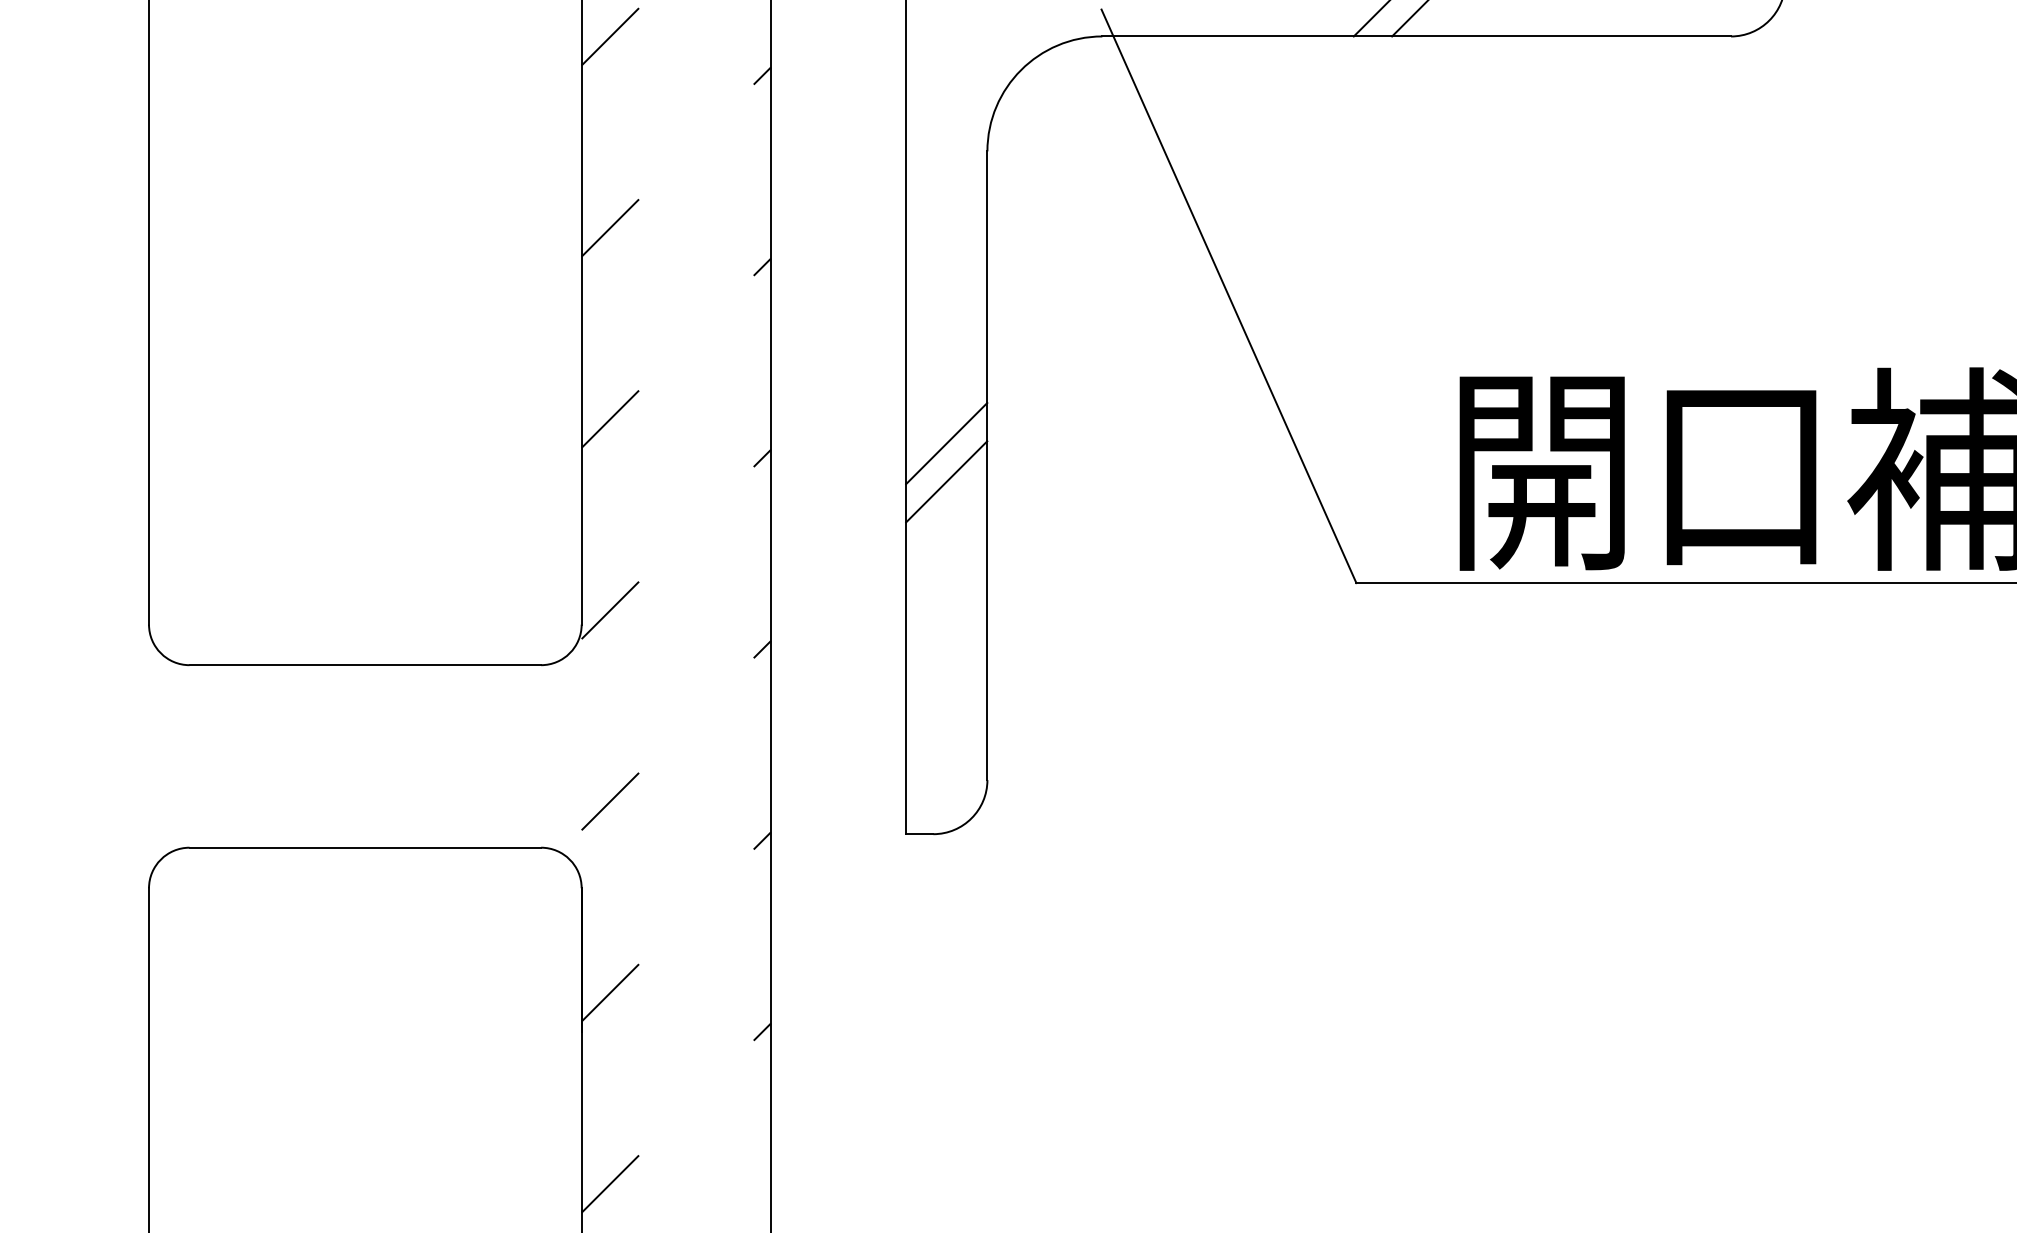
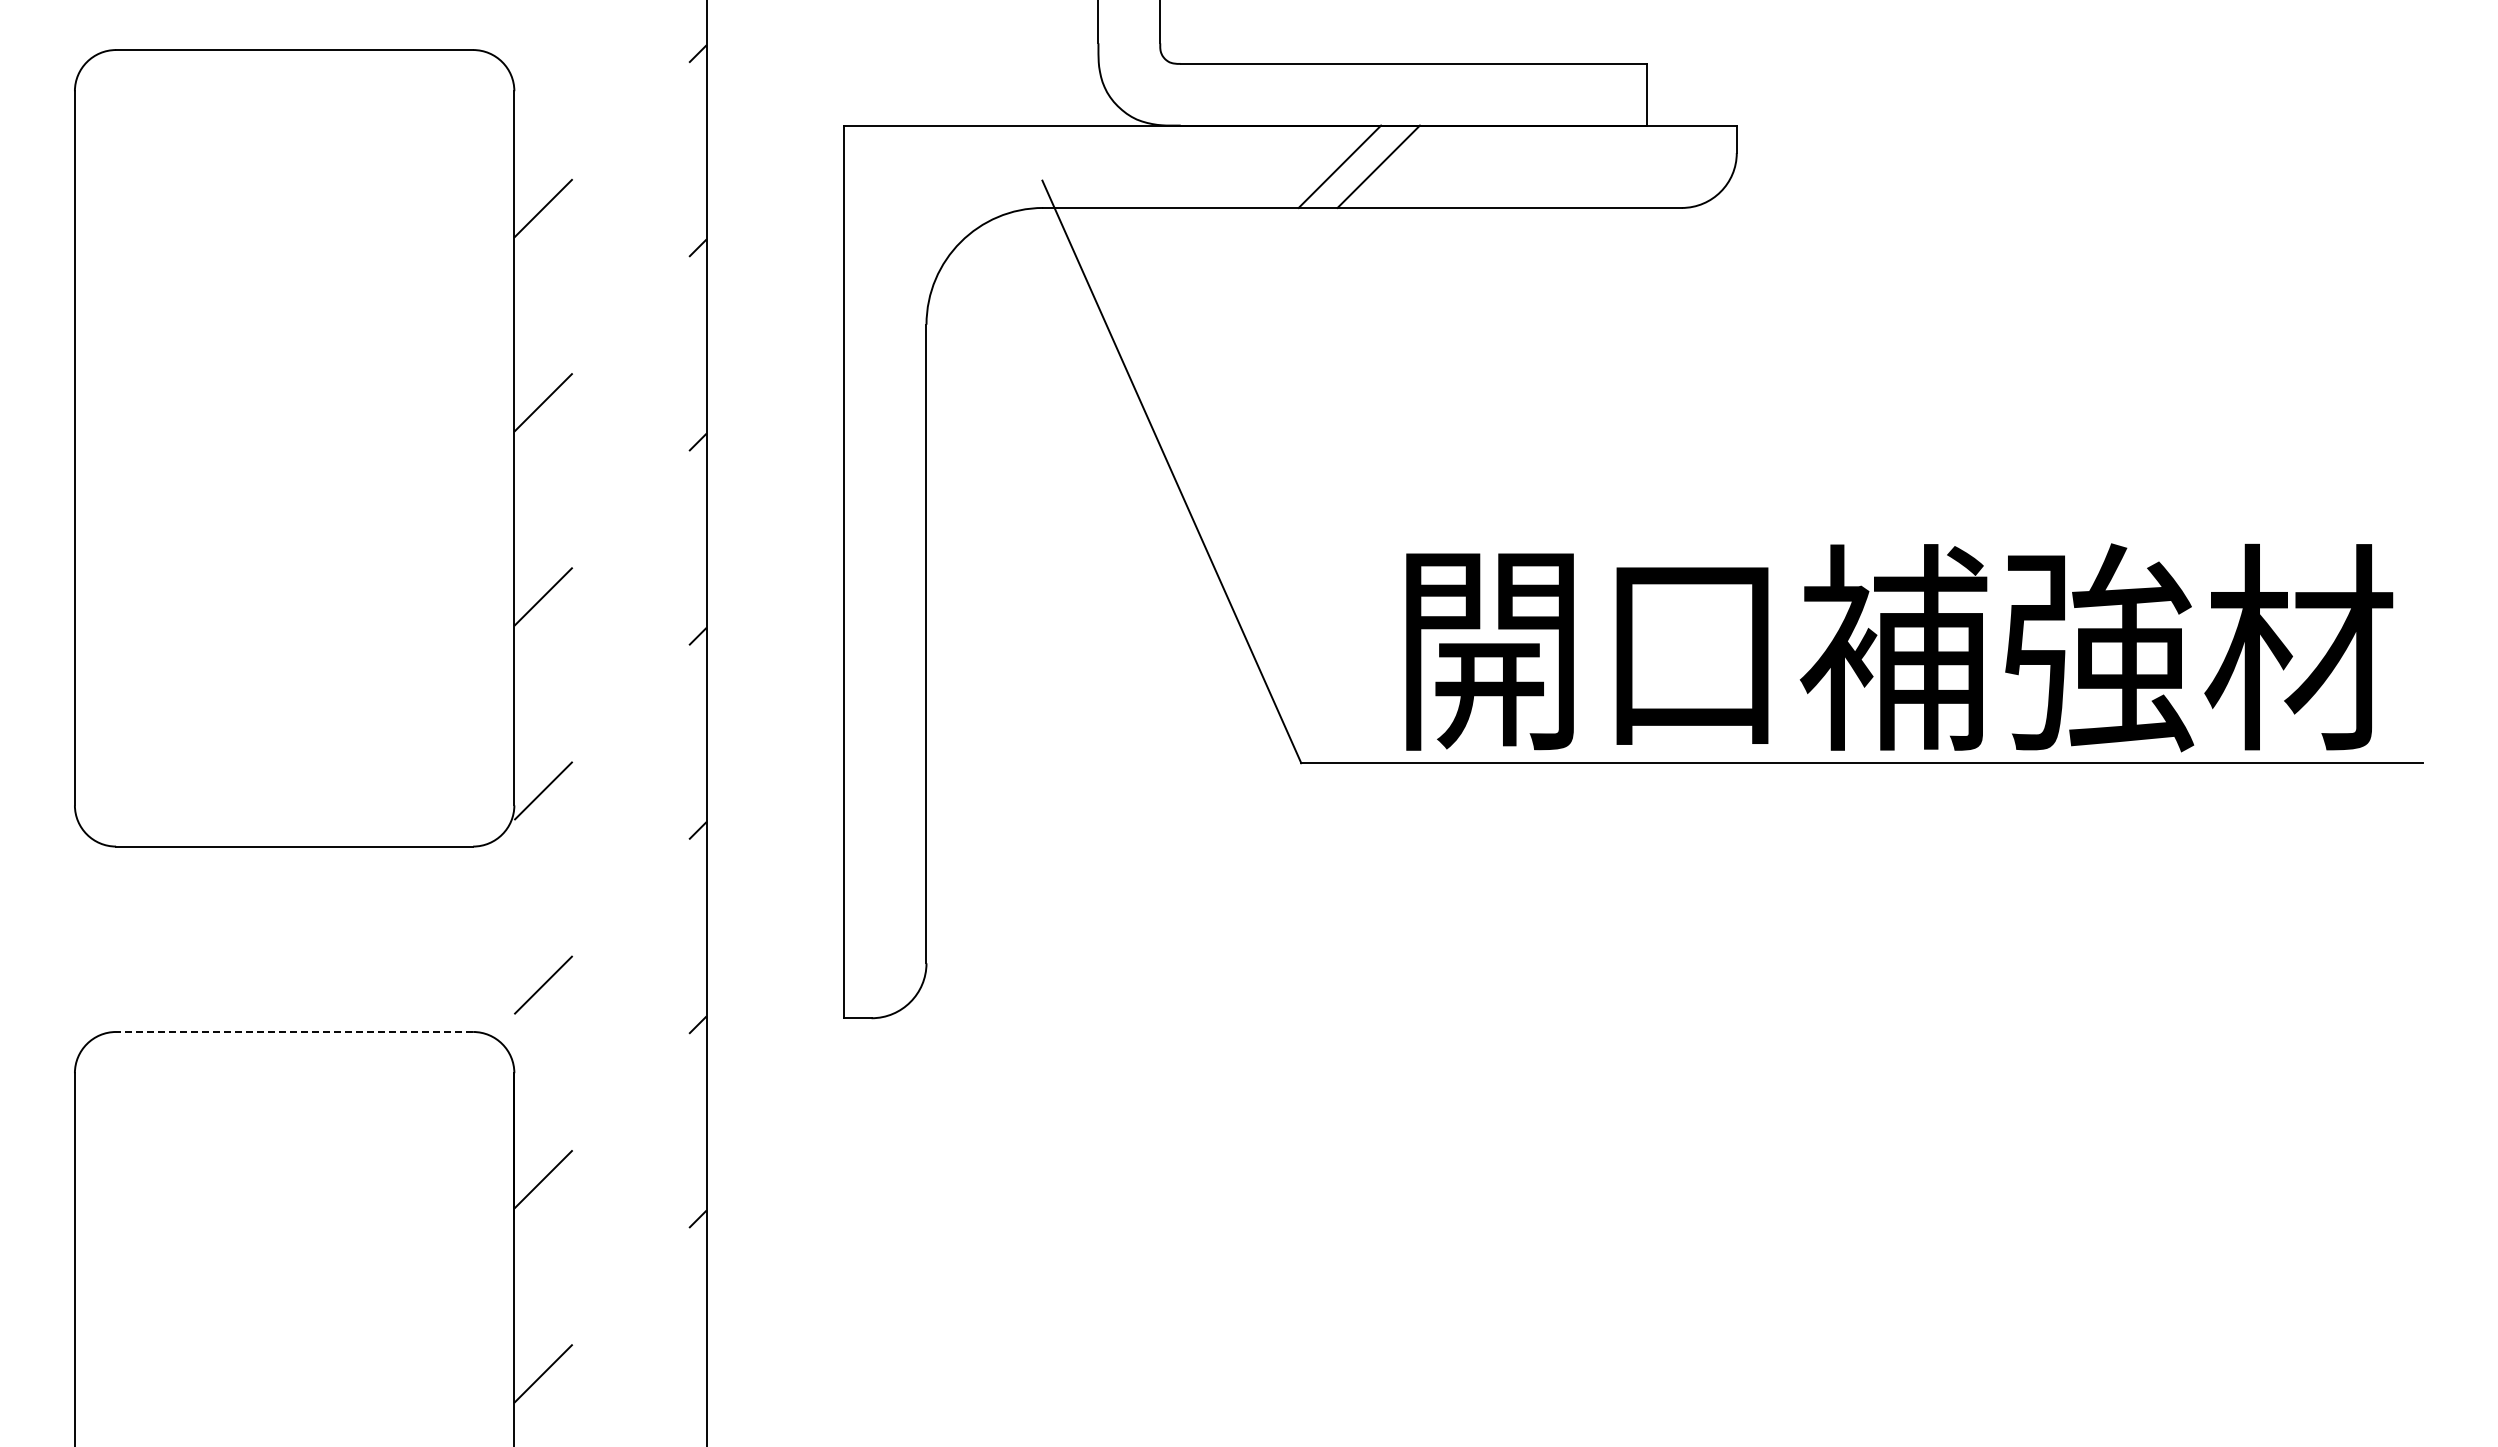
line: (946, 443) -> (884, 621), removed
line: (946, 481) -> (884, 660), removed
line: (365, 847) -> (294, 1031), solid -> dashed

